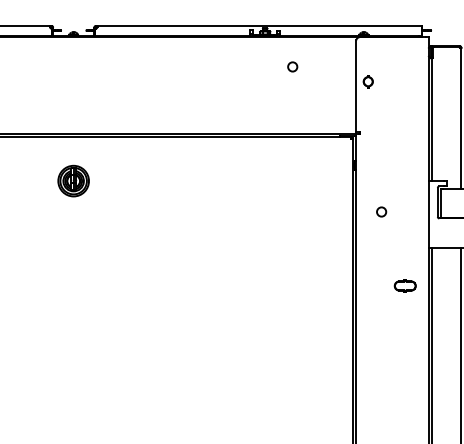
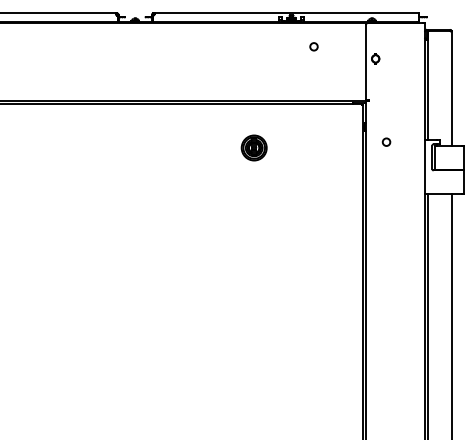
part: (72, 180) -> (253, 147), moved
circle: (381, 211) -> (386, 141), moved
part: (404, 285) -> (405, 225), removed

